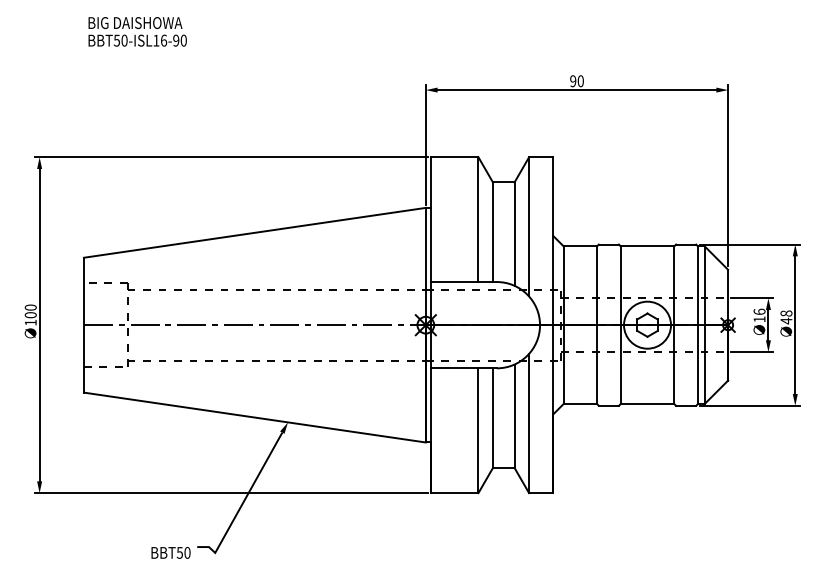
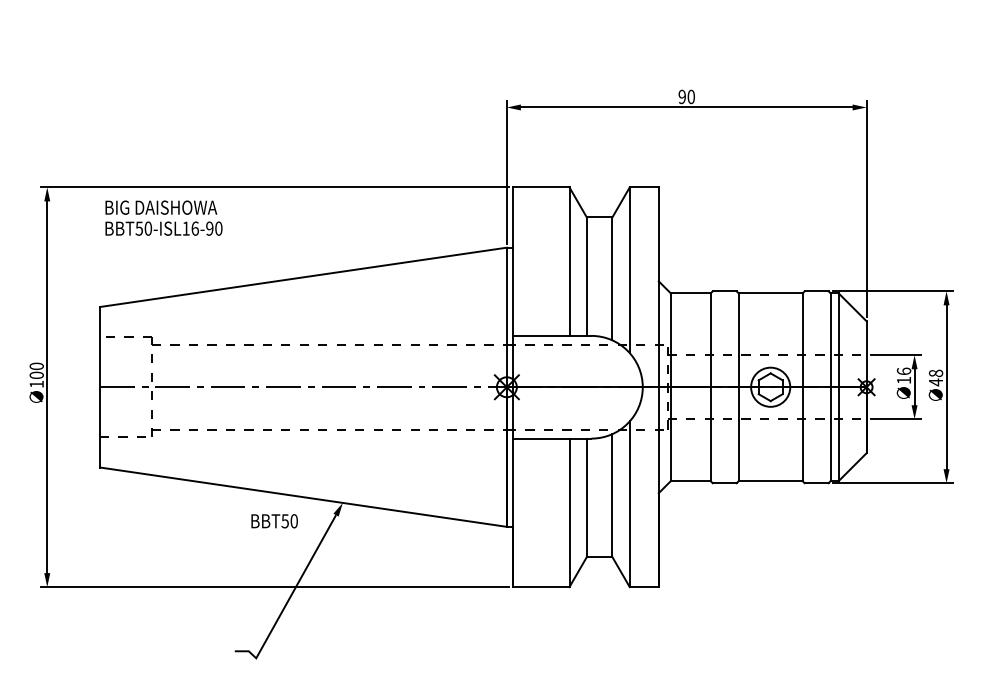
text: (137, 31) -> (163, 217), moved
circle: (647, 325) -> (770, 387), size x0.7
text: (170, 553) -> (274, 521), moved

